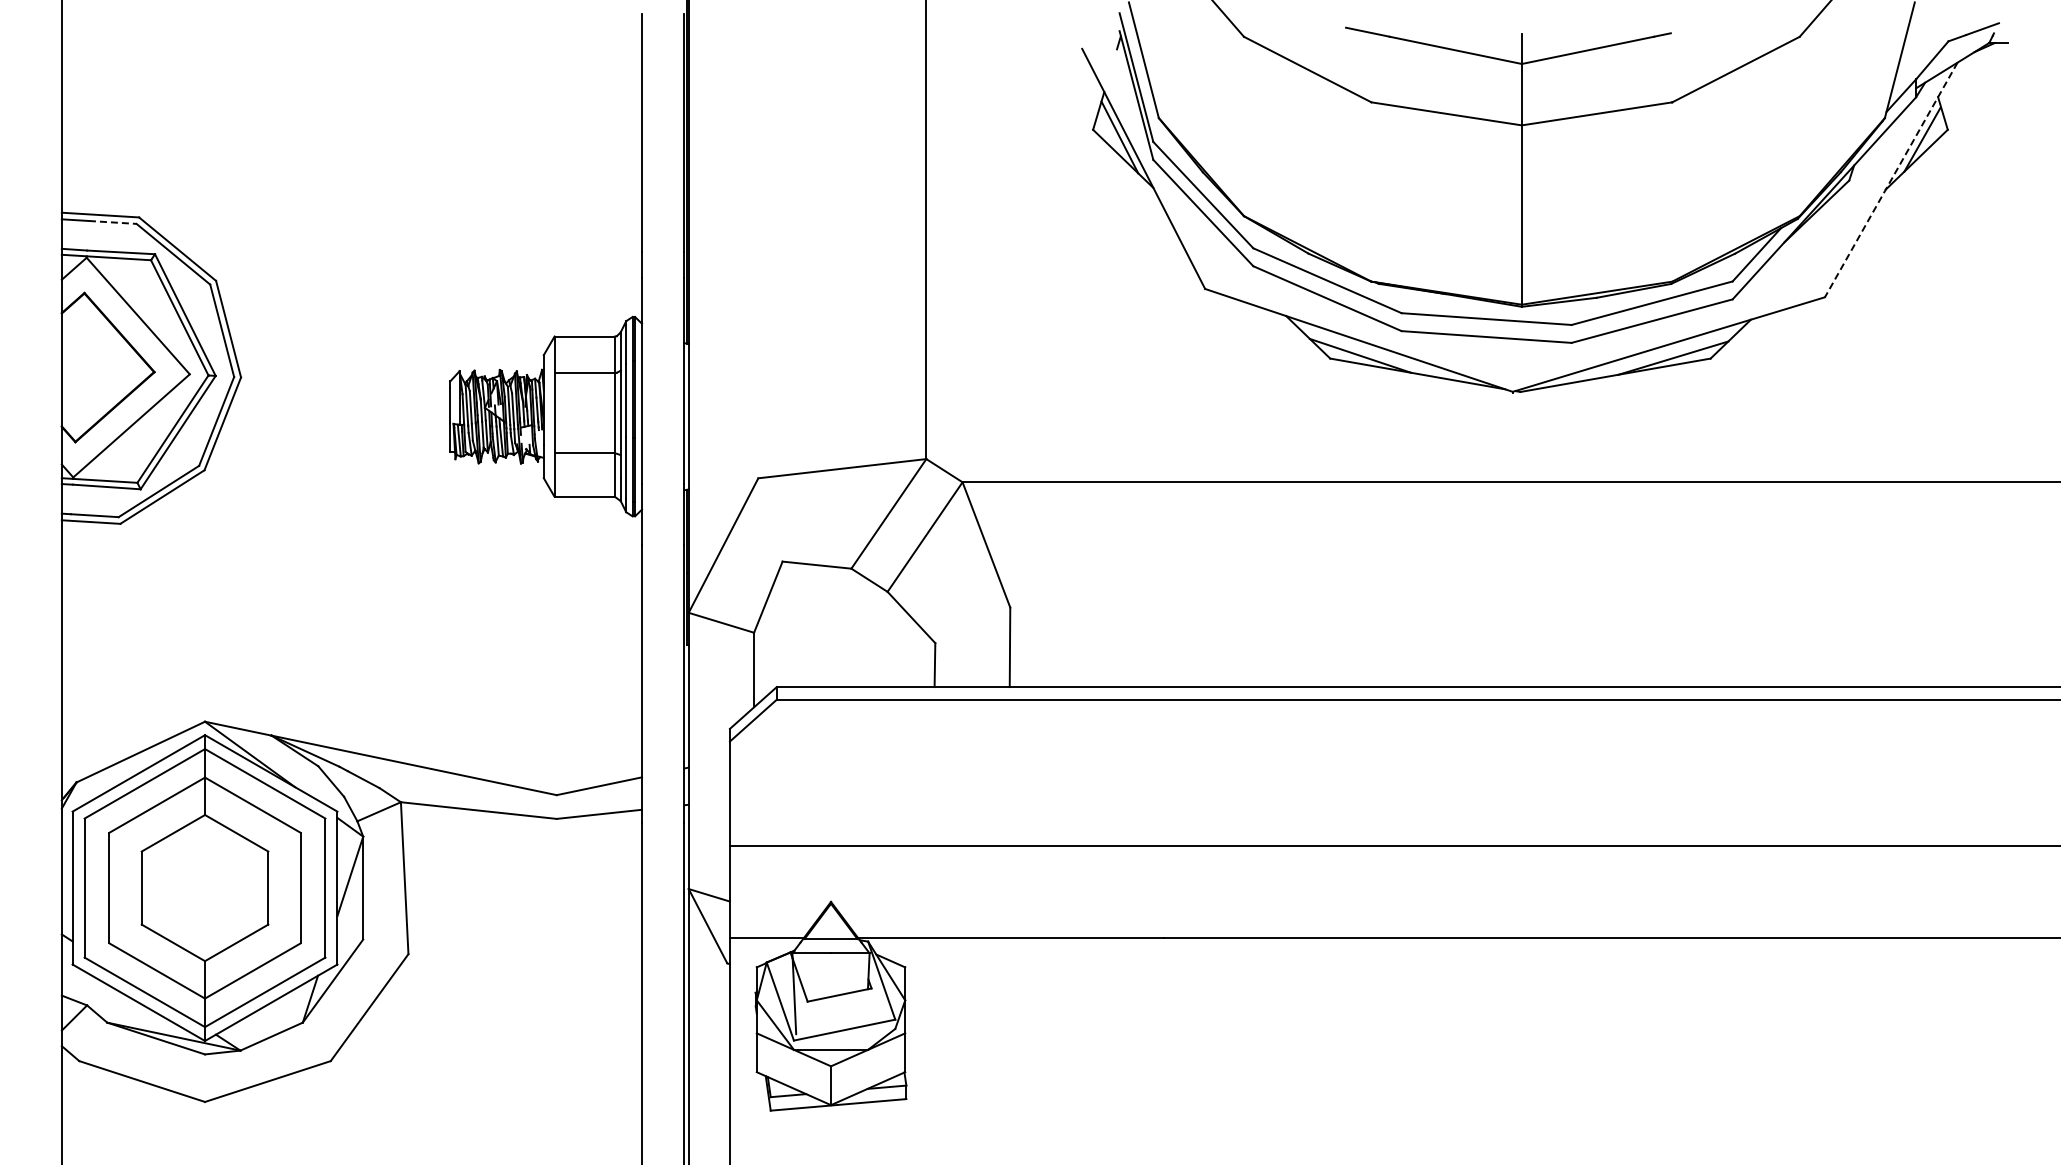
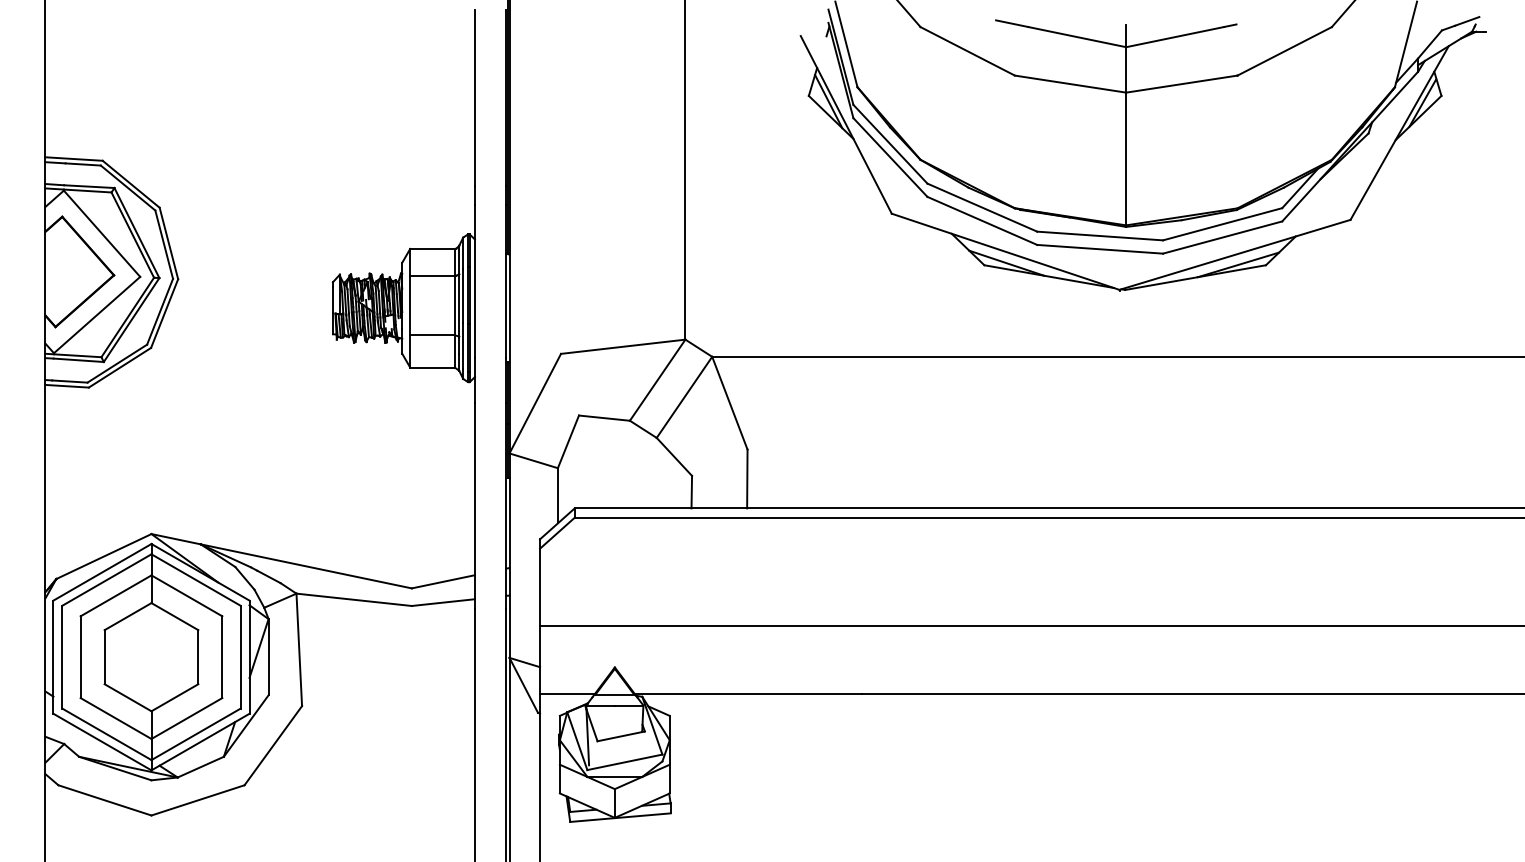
line: (1891, 179) -> (1399, 132), dashed -> solid
line: (112, 222) -> (82, 164), dashed -> solid

